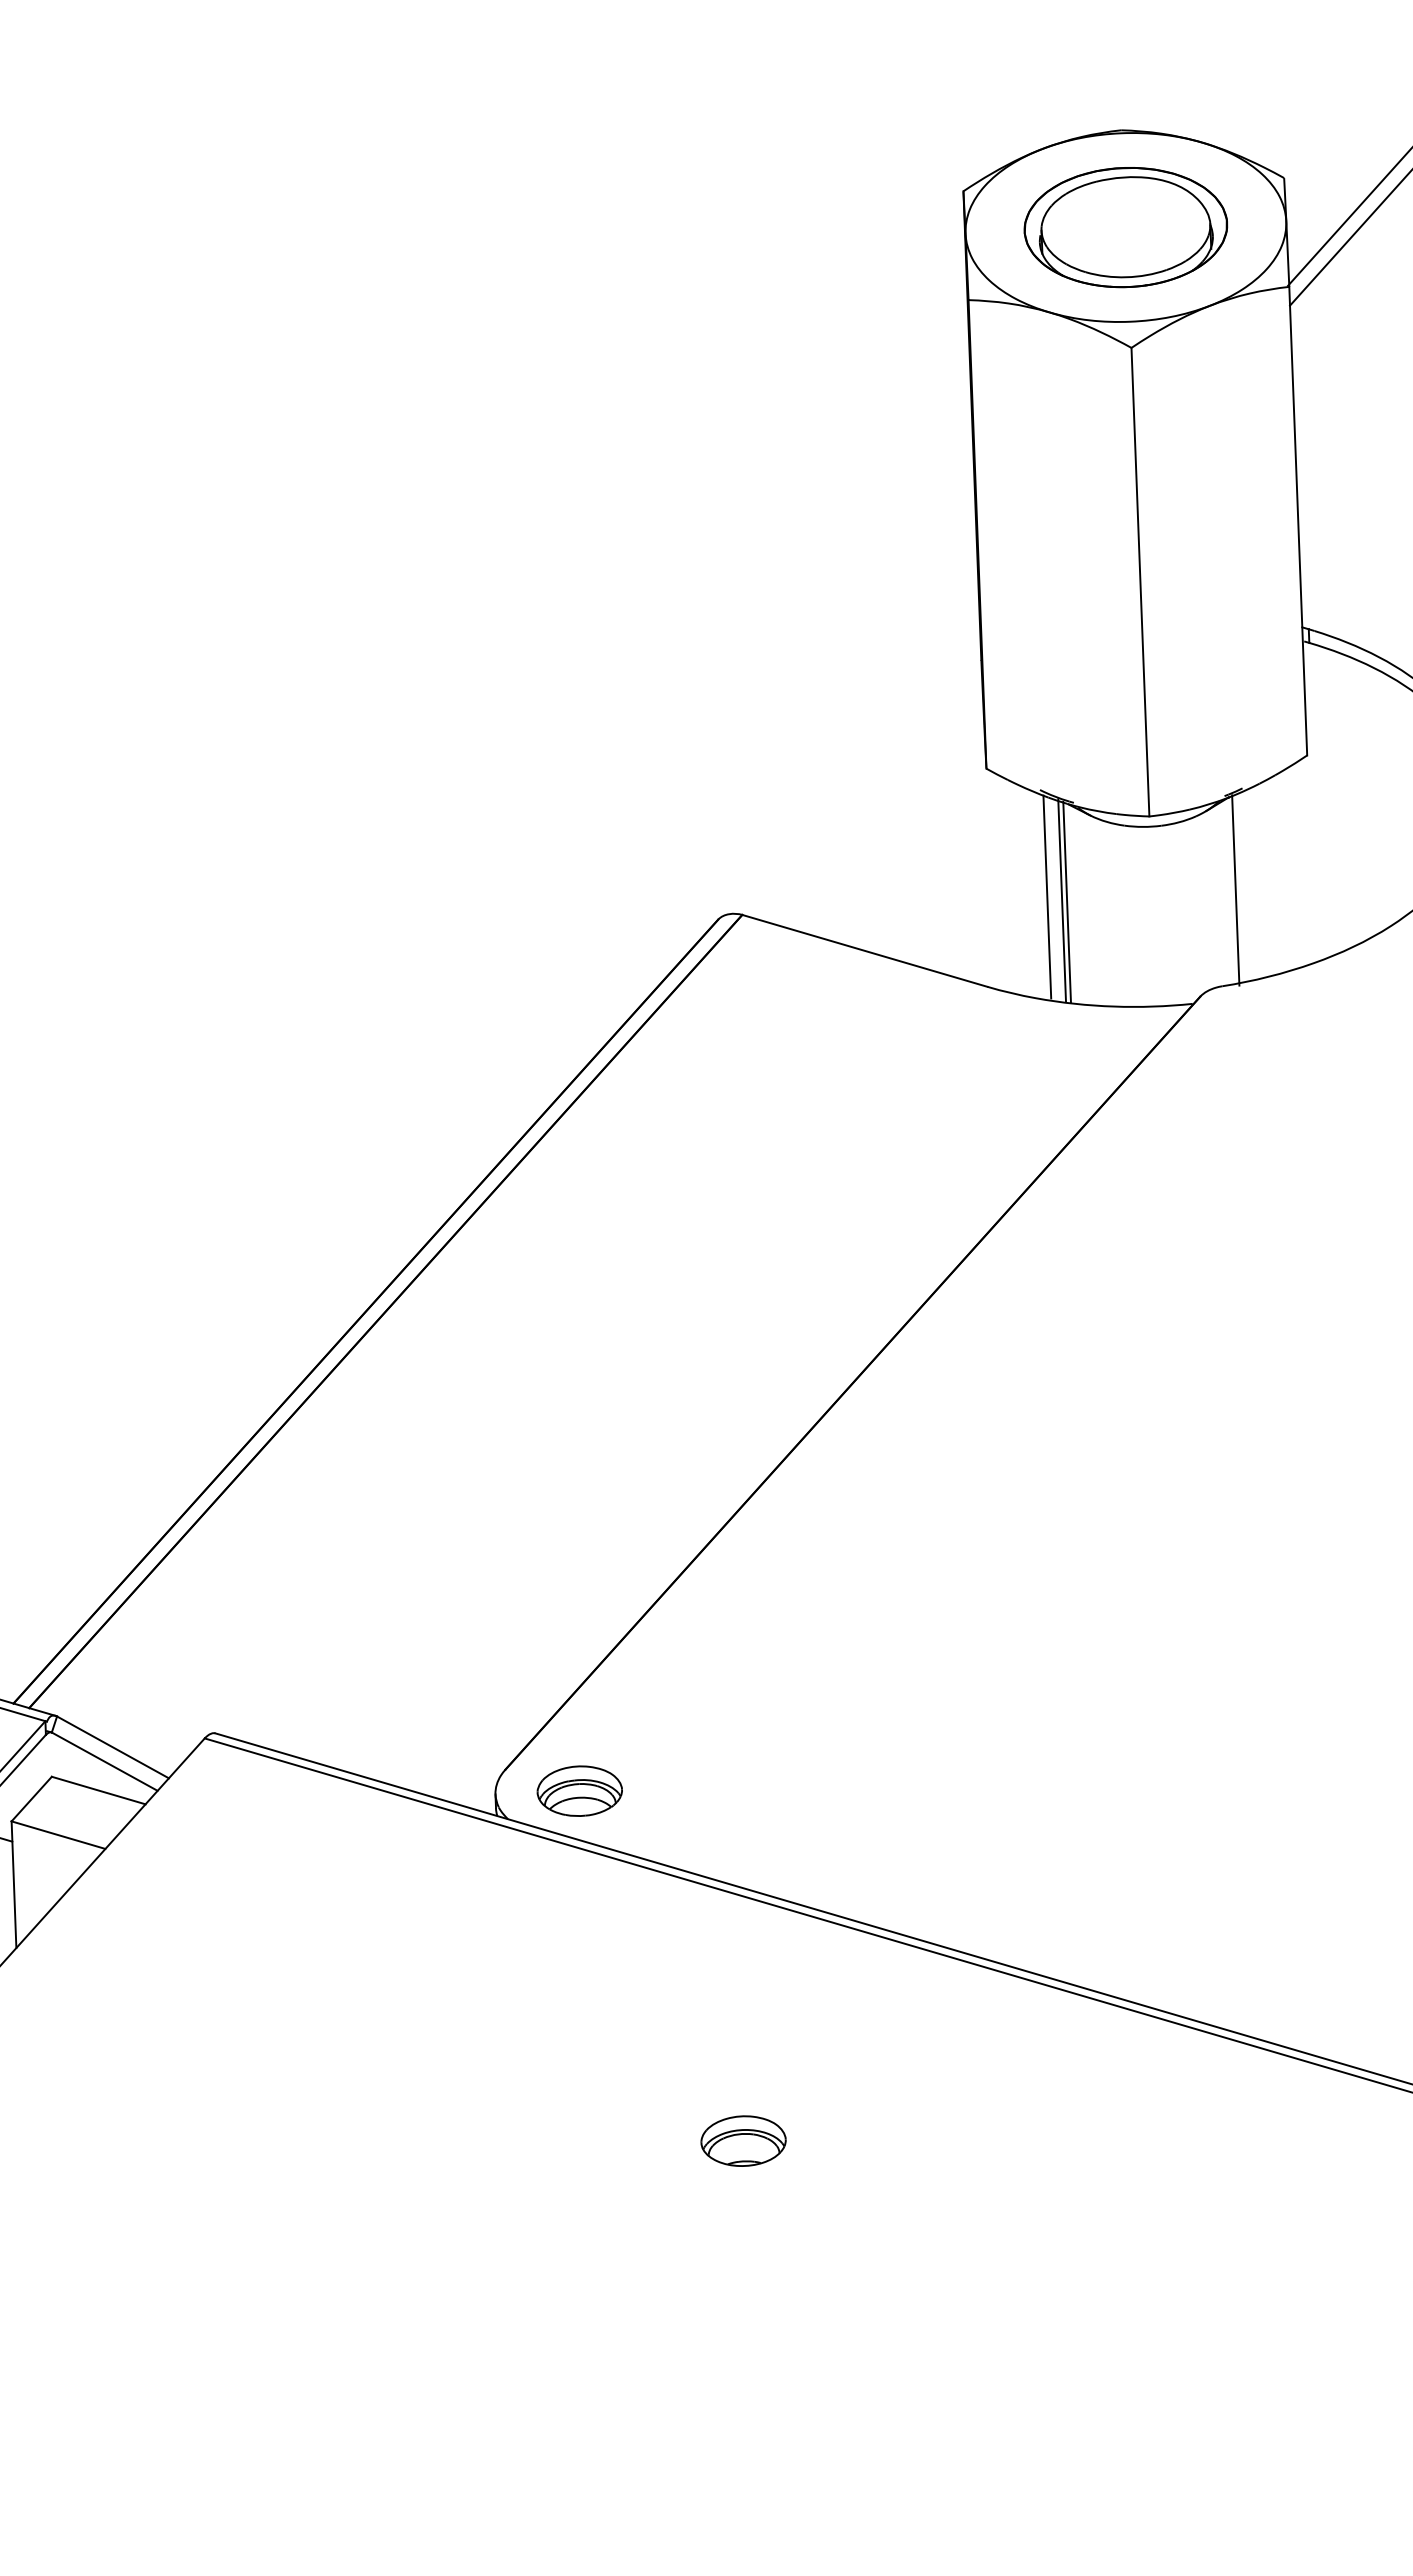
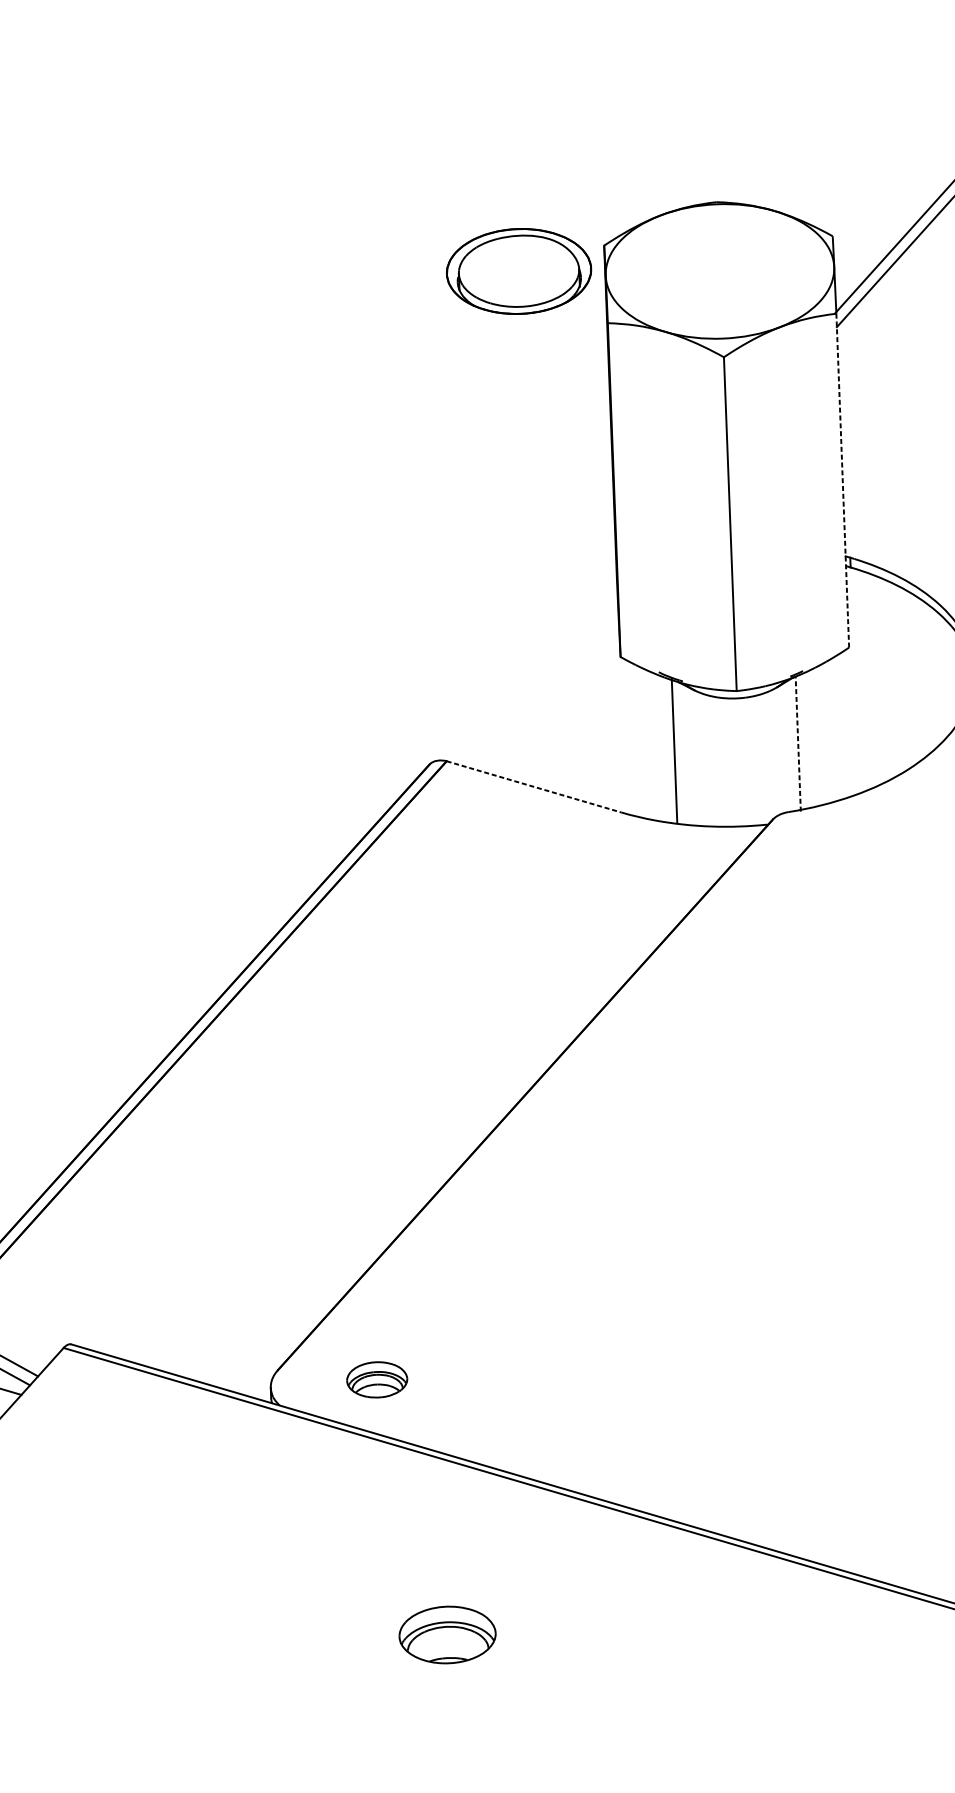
part: (1125, 227) -> (518, 271), moved
line: (1298, 520) -> (842, 480), solid -> dashed
line: (1235, 889) -> (798, 743), solid -> dashed
line: (1047, 896) -> (664, 748), removed
line: (1066, 901) -> (677, 751), removed
line: (864, 950) -> (533, 786), solid -> dashed
part: (579, 1790) -> (376, 1379), moved
part: (743, 2140) -> (447, 1634), size x1.6

